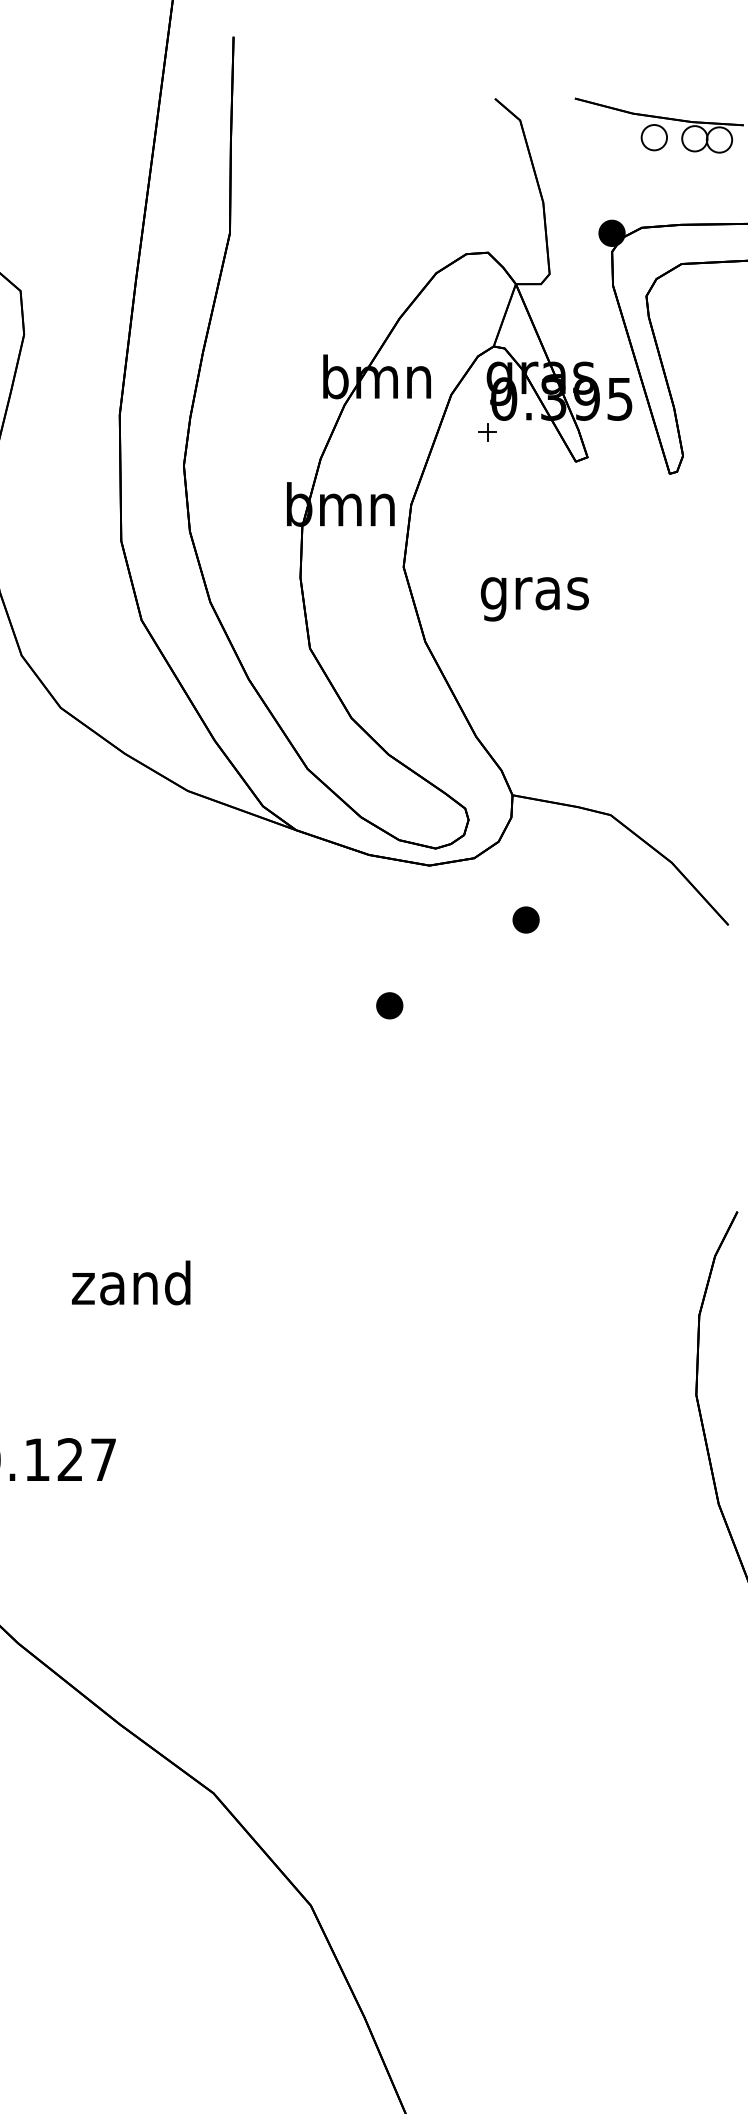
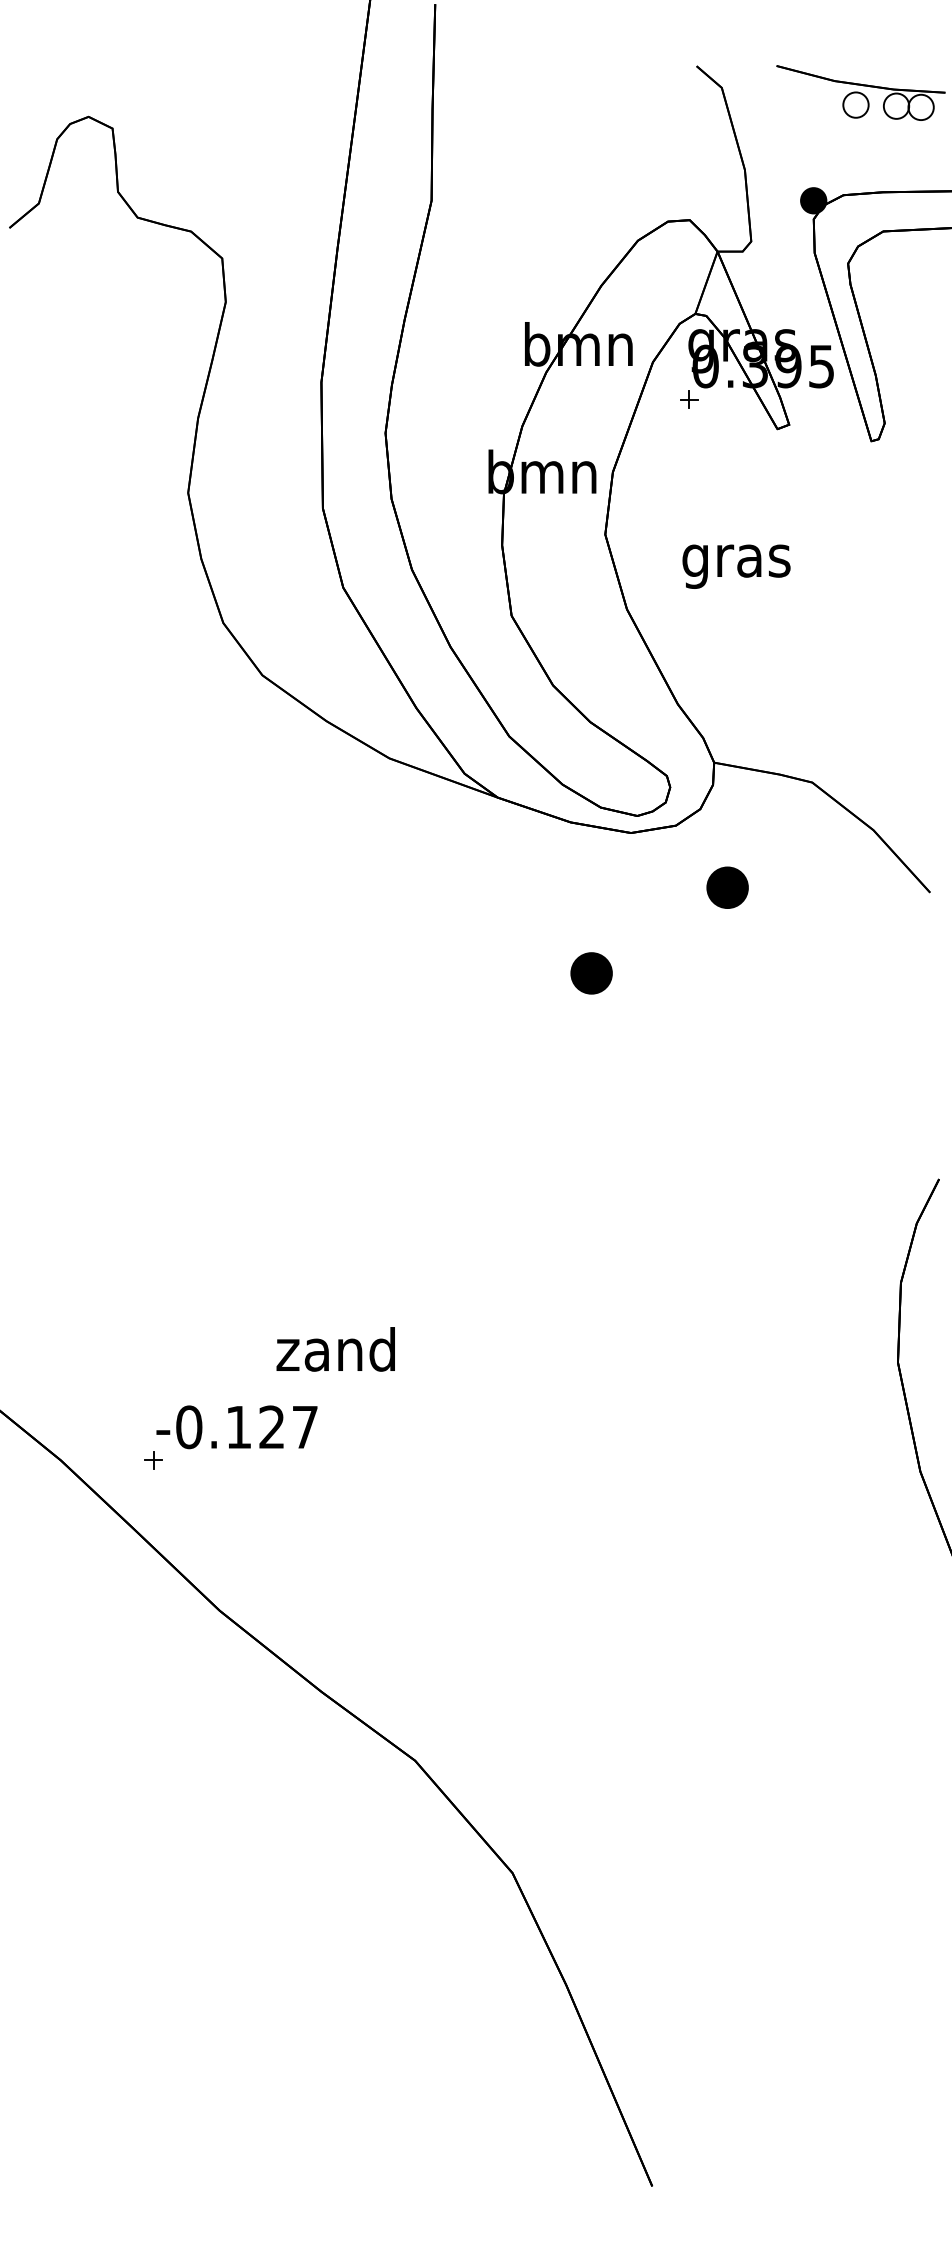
part: (525, 919) -> (727, 886), size x1.6
part: (388, 1005) -> (590, 972), size x1.6
text: (130, 1283) -> (335, 1349), moved

